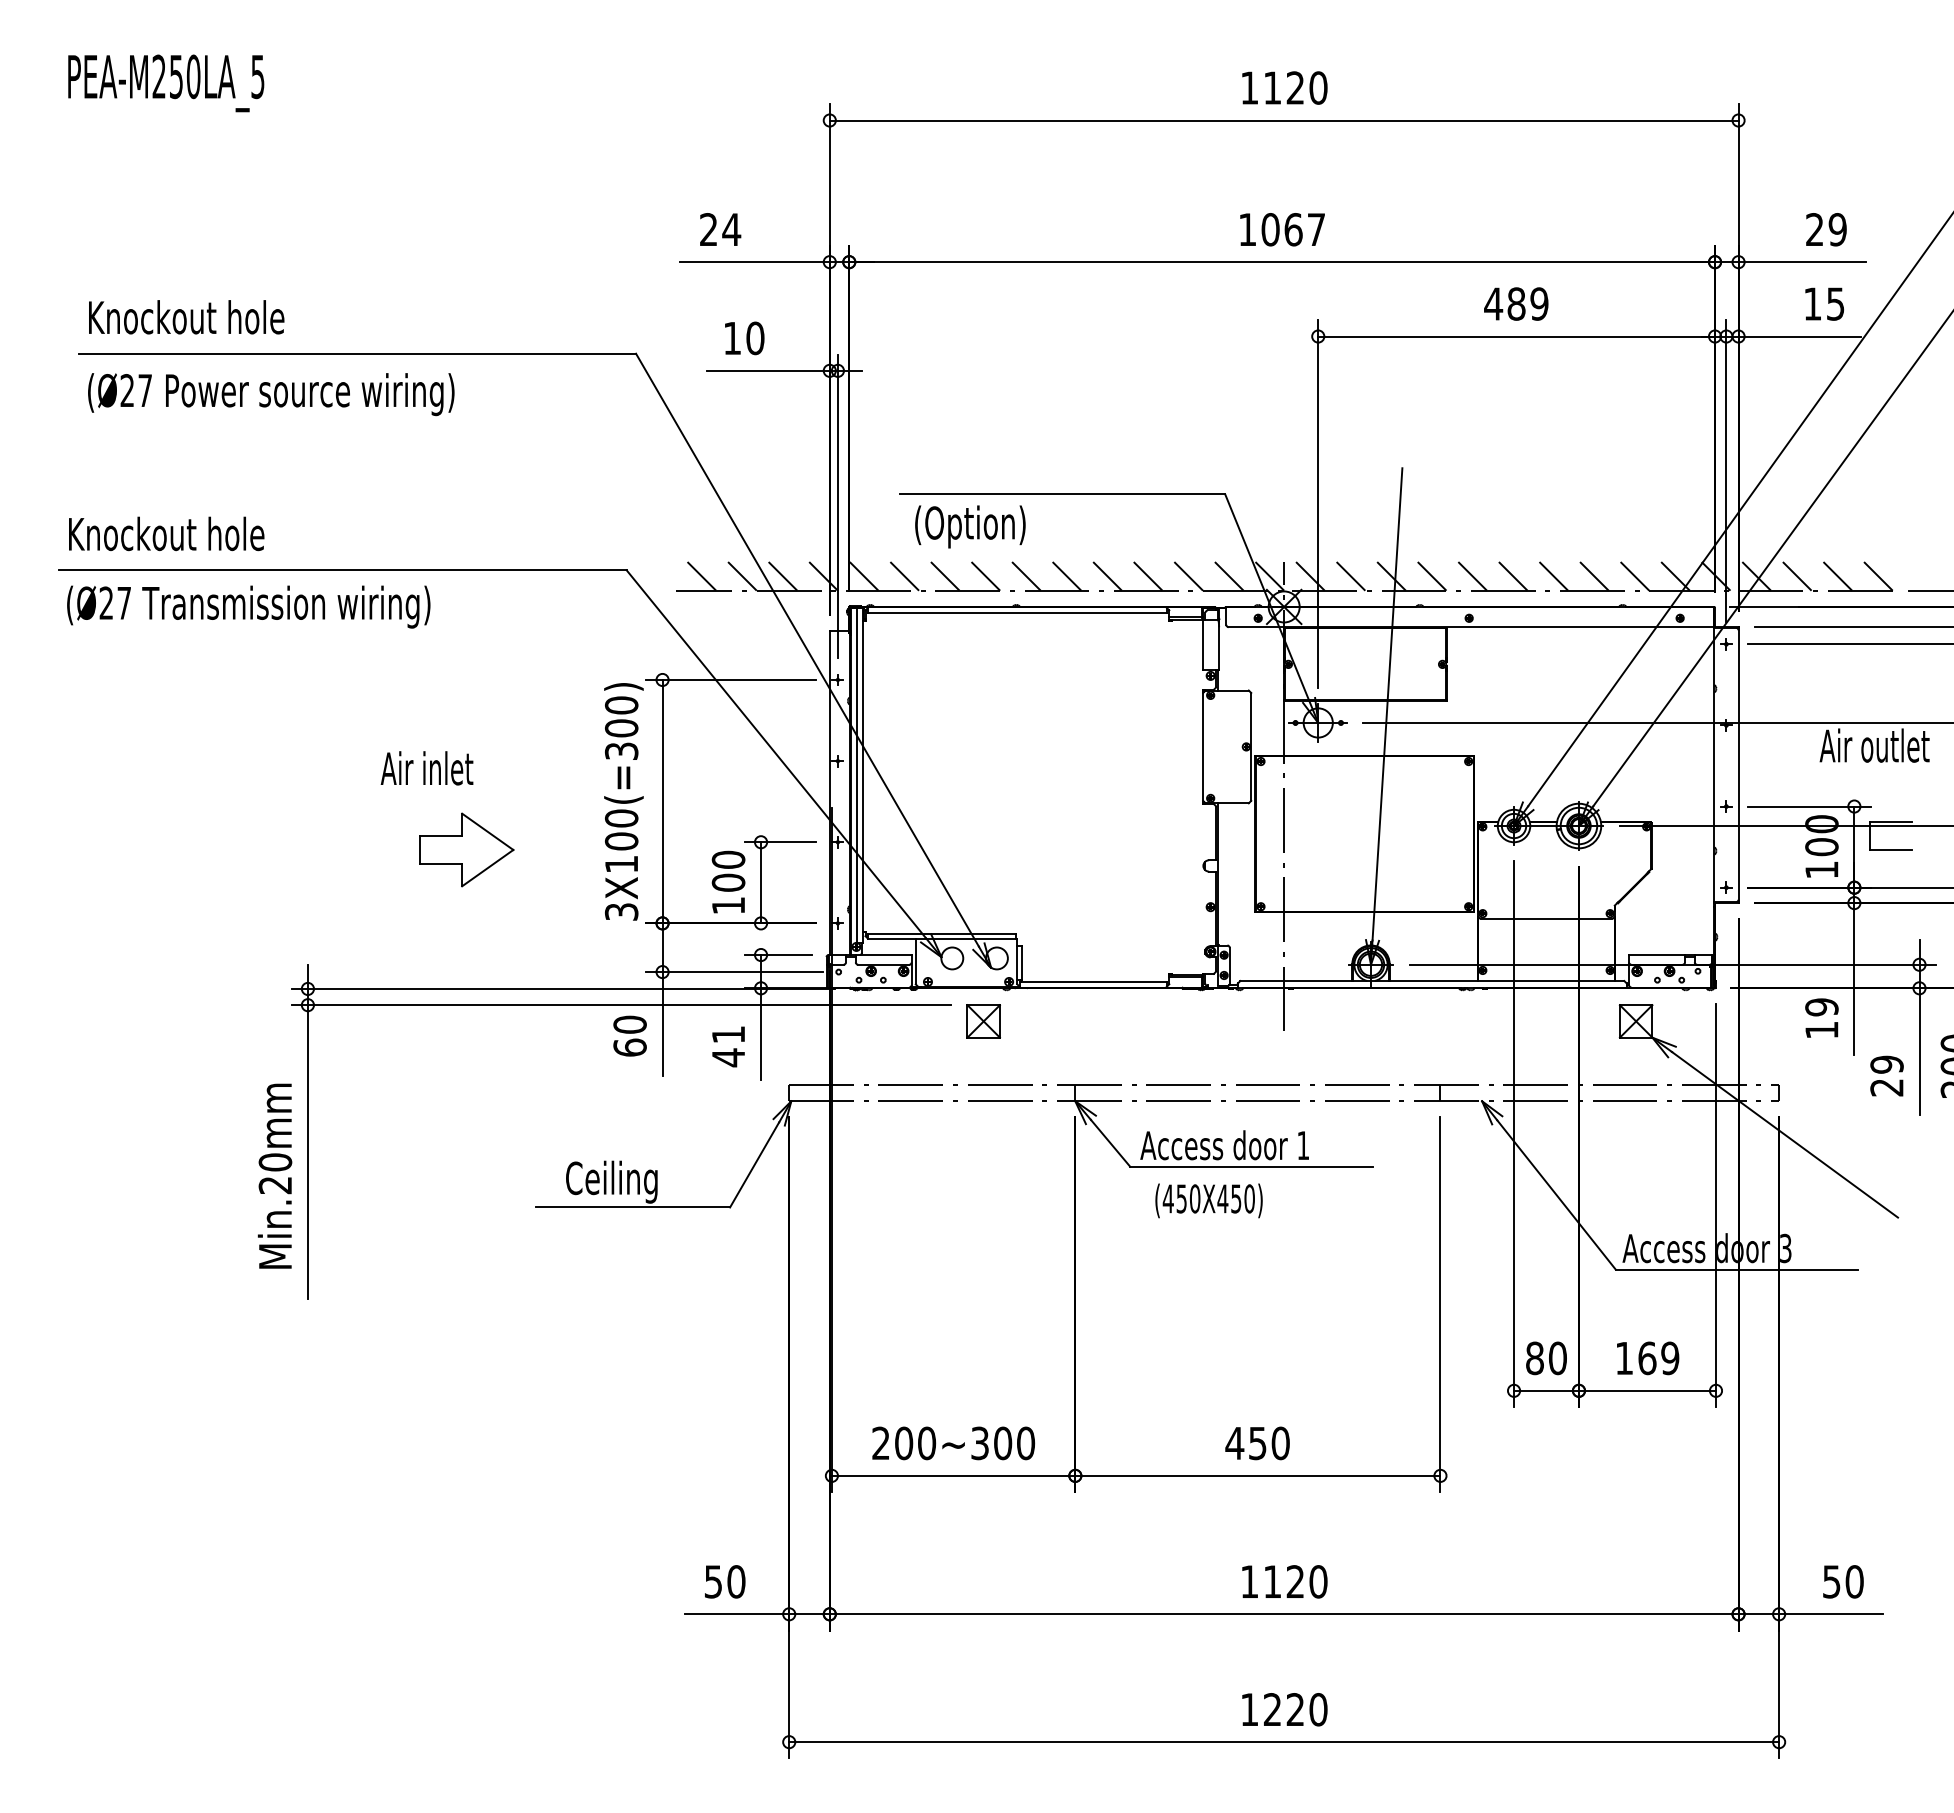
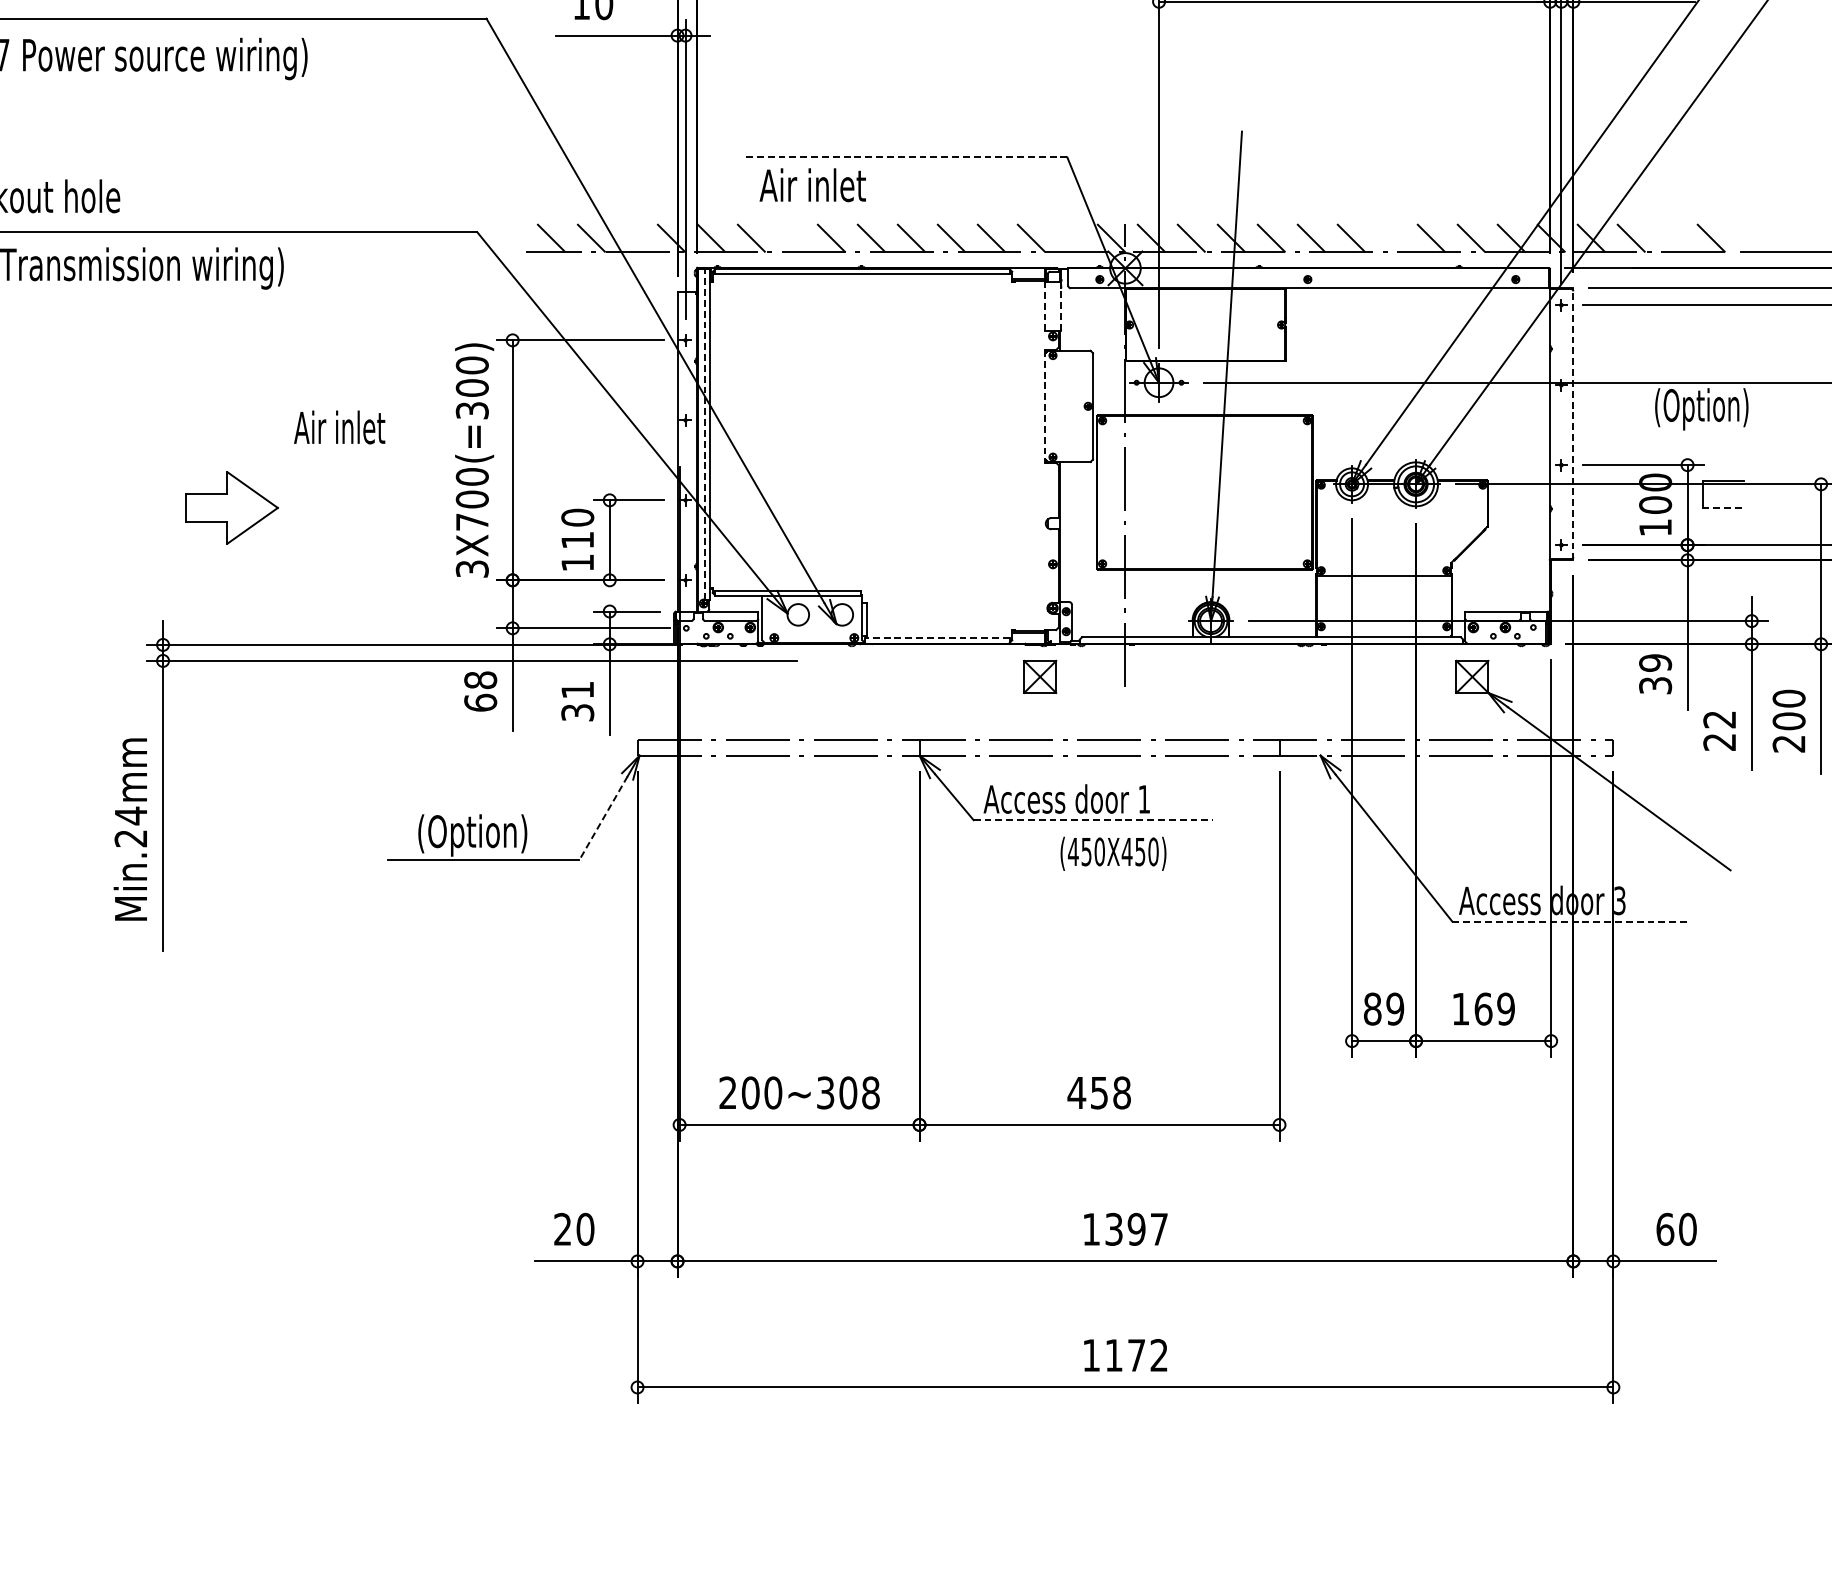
line: (1062, 494) -> (906, 157), solid -> dashed
text: (969, 526) -> (815, 189), (Option) -> Air inlet
line: (782, 576) -> (630, 238), removed
line: (944, 576) -> (790, 238), removed
line: (1228, 576) -> (1070, 238), removed
line: (1553, 576) -> (1390, 238), removed
line: (1837, 576) -> (1670, 238), removed
line: (1202, 645) -> (1044, 306), solid -> dashed
line: (1218, 645) -> (1060, 306), solid -> dashed
line: (1202, 747) -> (1044, 406), solid -> dashed
text: (1874, 749) -> (1707, 408), Air outlet -> (Option)
line: (1738, 765) -> (1573, 424), solid -> dashed
text: (426, 768) -> (339, 427), moved
line: (857, 774) -> (704, 433), solid -> dashed
part: (466, 849) -> (231, 507), moved
line: (1891, 850) -> (1724, 508), solid -> dashed
text: (621, 864) -> (472, 522), 3X100(=300) -> 3X700(=300)
text: (728, 882) -> (577, 540), 100 -> 110
line: (1093, 981) -> (937, 637), solid -> dashed
part: (983, 1021) -> (1040, 677), moved
text: (629, 1024) -> (480, 679), 60 -> 68
text: (1821, 1029) -> (1655, 684), 19 -> 39
text: (728, 1057) -> (577, 712), 41 -> 31
text: (1886, 1064) -> (1719, 719), 29 -> 22
text: (275, 1162) -> (131, 816), Min.20mm -> Min.24mm
line: (754, 1165) -> (603, 818), solid -> dashed
line: (1251, 1166) -> (1093, 819), solid -> dashed
text: (621, 1181) -> (472, 834), Ceiling -> (Option)
text: (1208, 1200) -> (1112, 853), moved
line: (1737, 1269) -> (1572, 921), solid -> dashed
text: (1557, 1358) -> (1394, 1009), 80 -> 89
text: (1026, 1443) -> (871, 1093), 200~300 -> 200~308
text: (1280, 1443) -> (1121, 1093), 450 -> 458
text: (712, 1581) -> (561, 1229), 50 -> 20
text: (1295, 1581) -> (1136, 1229), 1120 -> 1397
text: (1831, 1581) -> (1665, 1229), 50 -> 60
text: (1295, 1709) -> (1136, 1355), 1220 -> 1172

